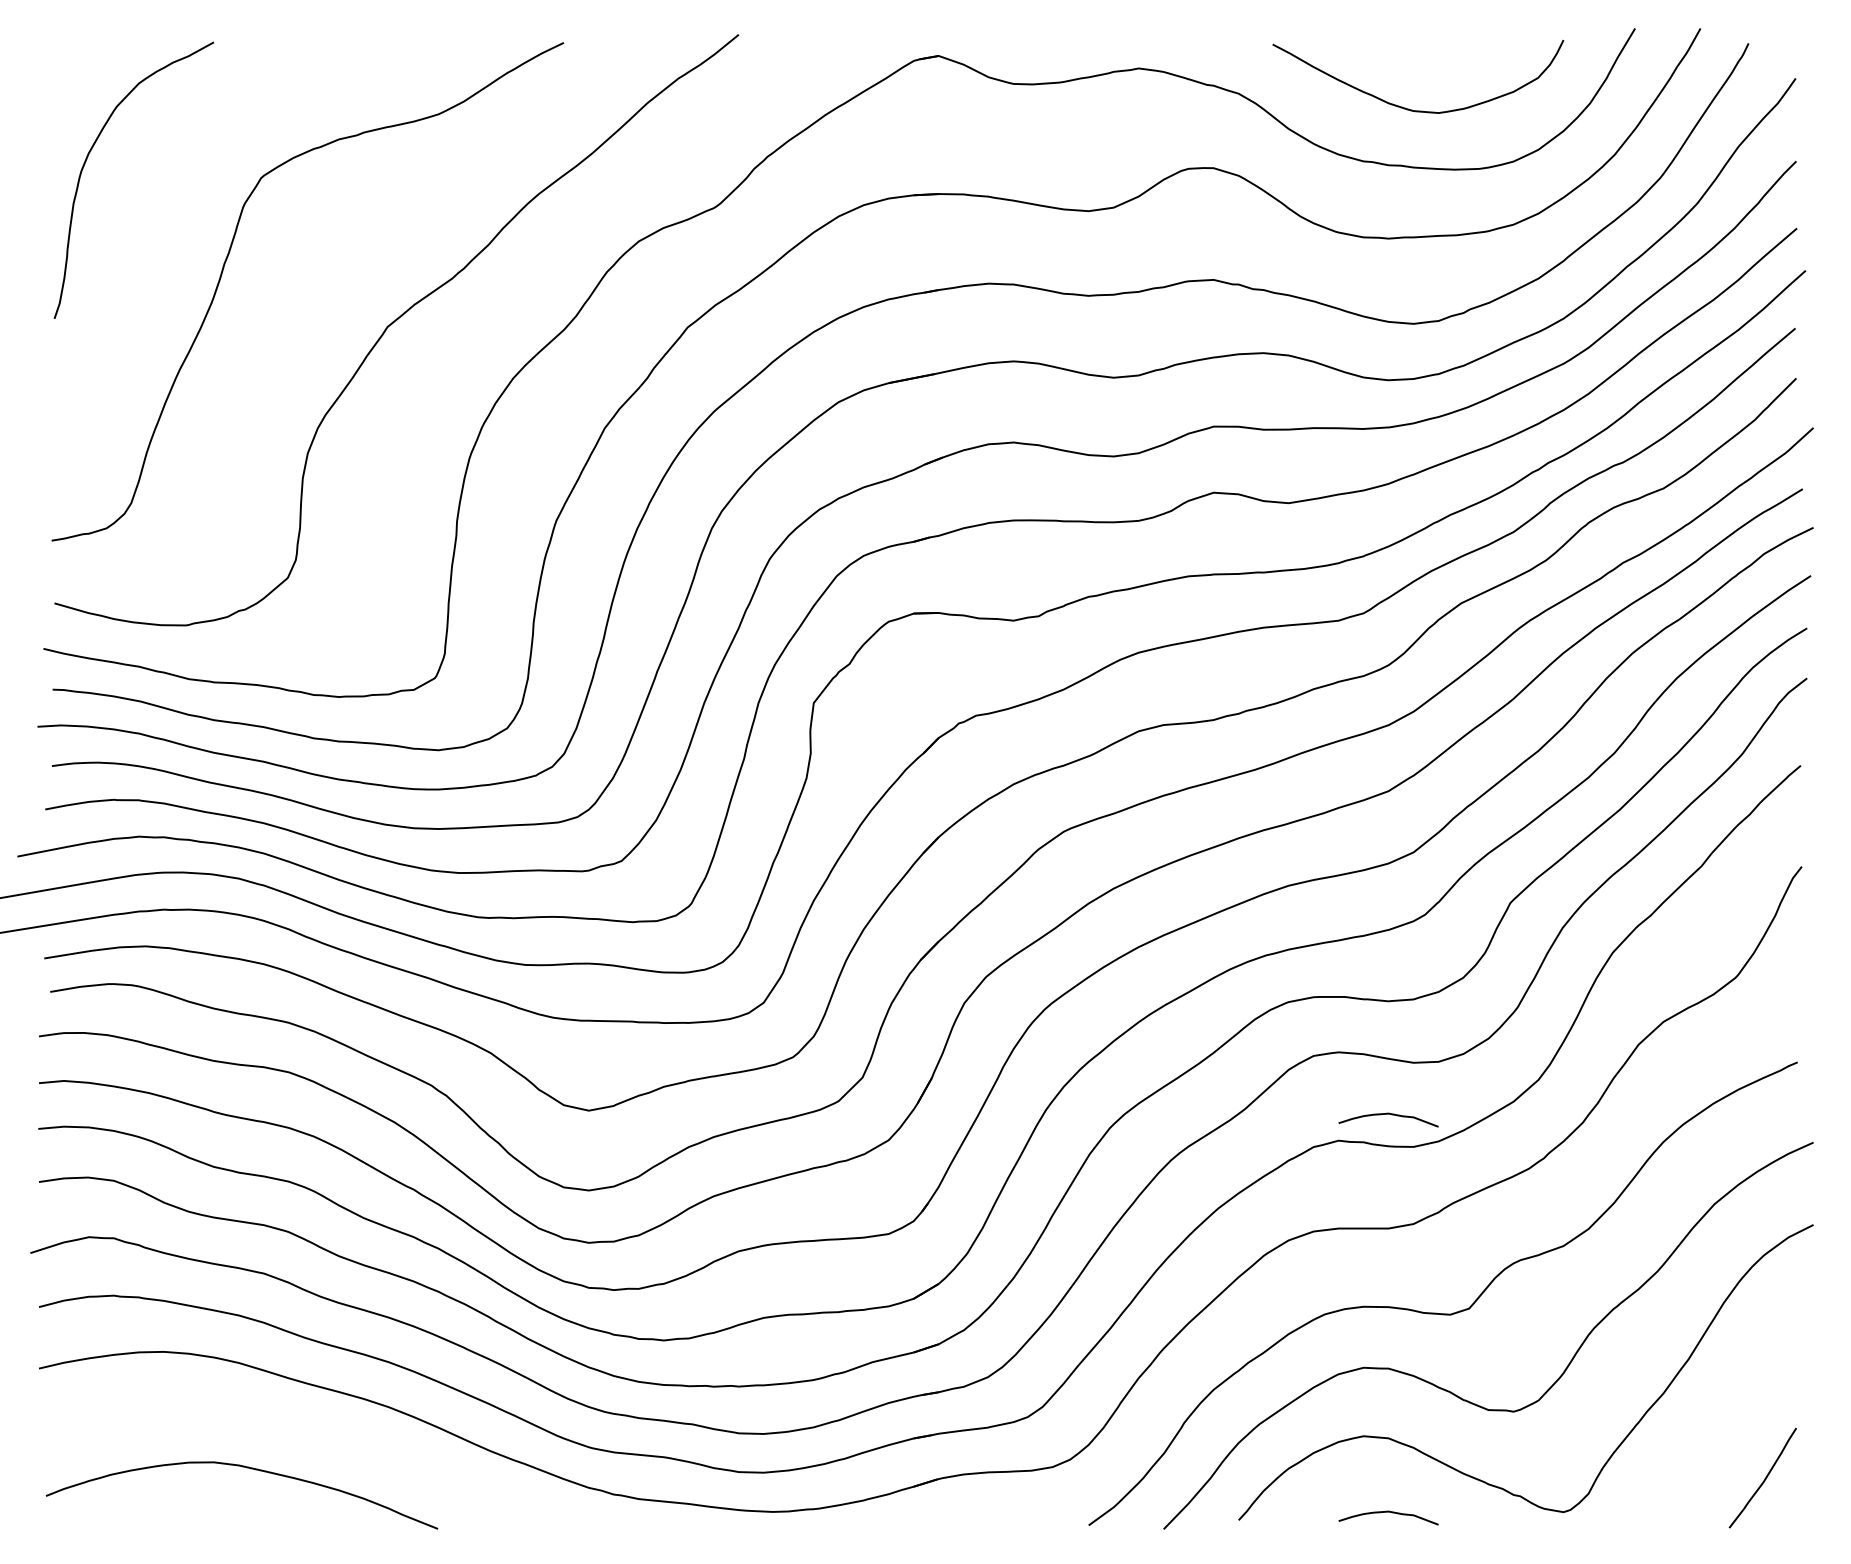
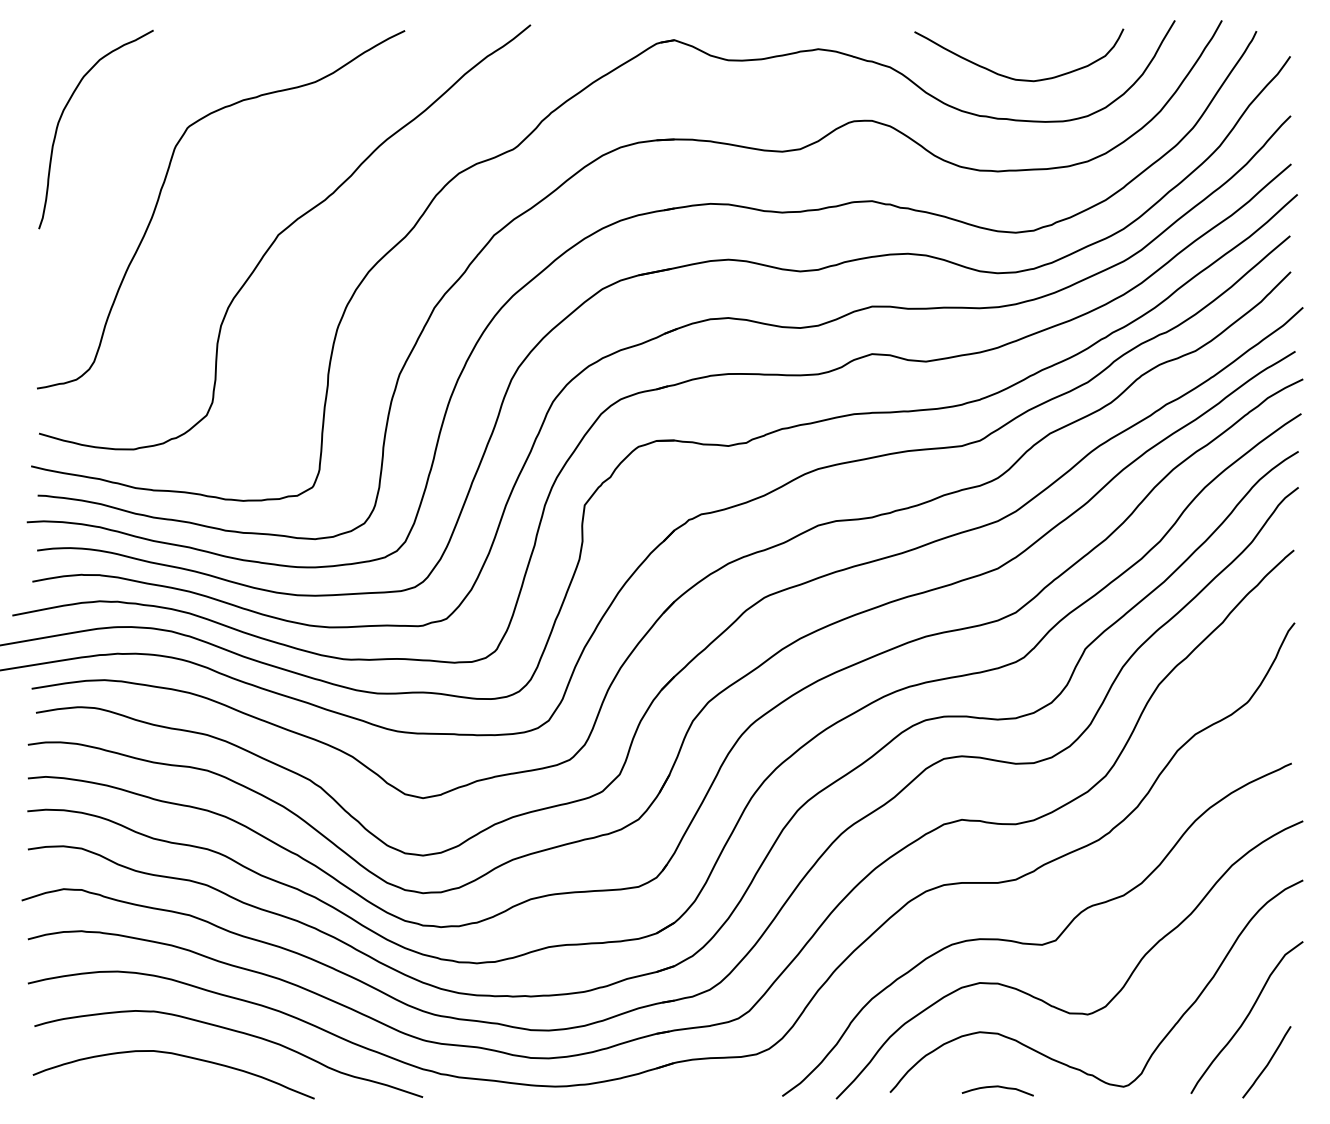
curve: (1388, 1115) -> (997, 801), removed
curve: (1734, 1415) -> (1246, 1017), added
curve: (323, 1435) -> (232, 1031), added

